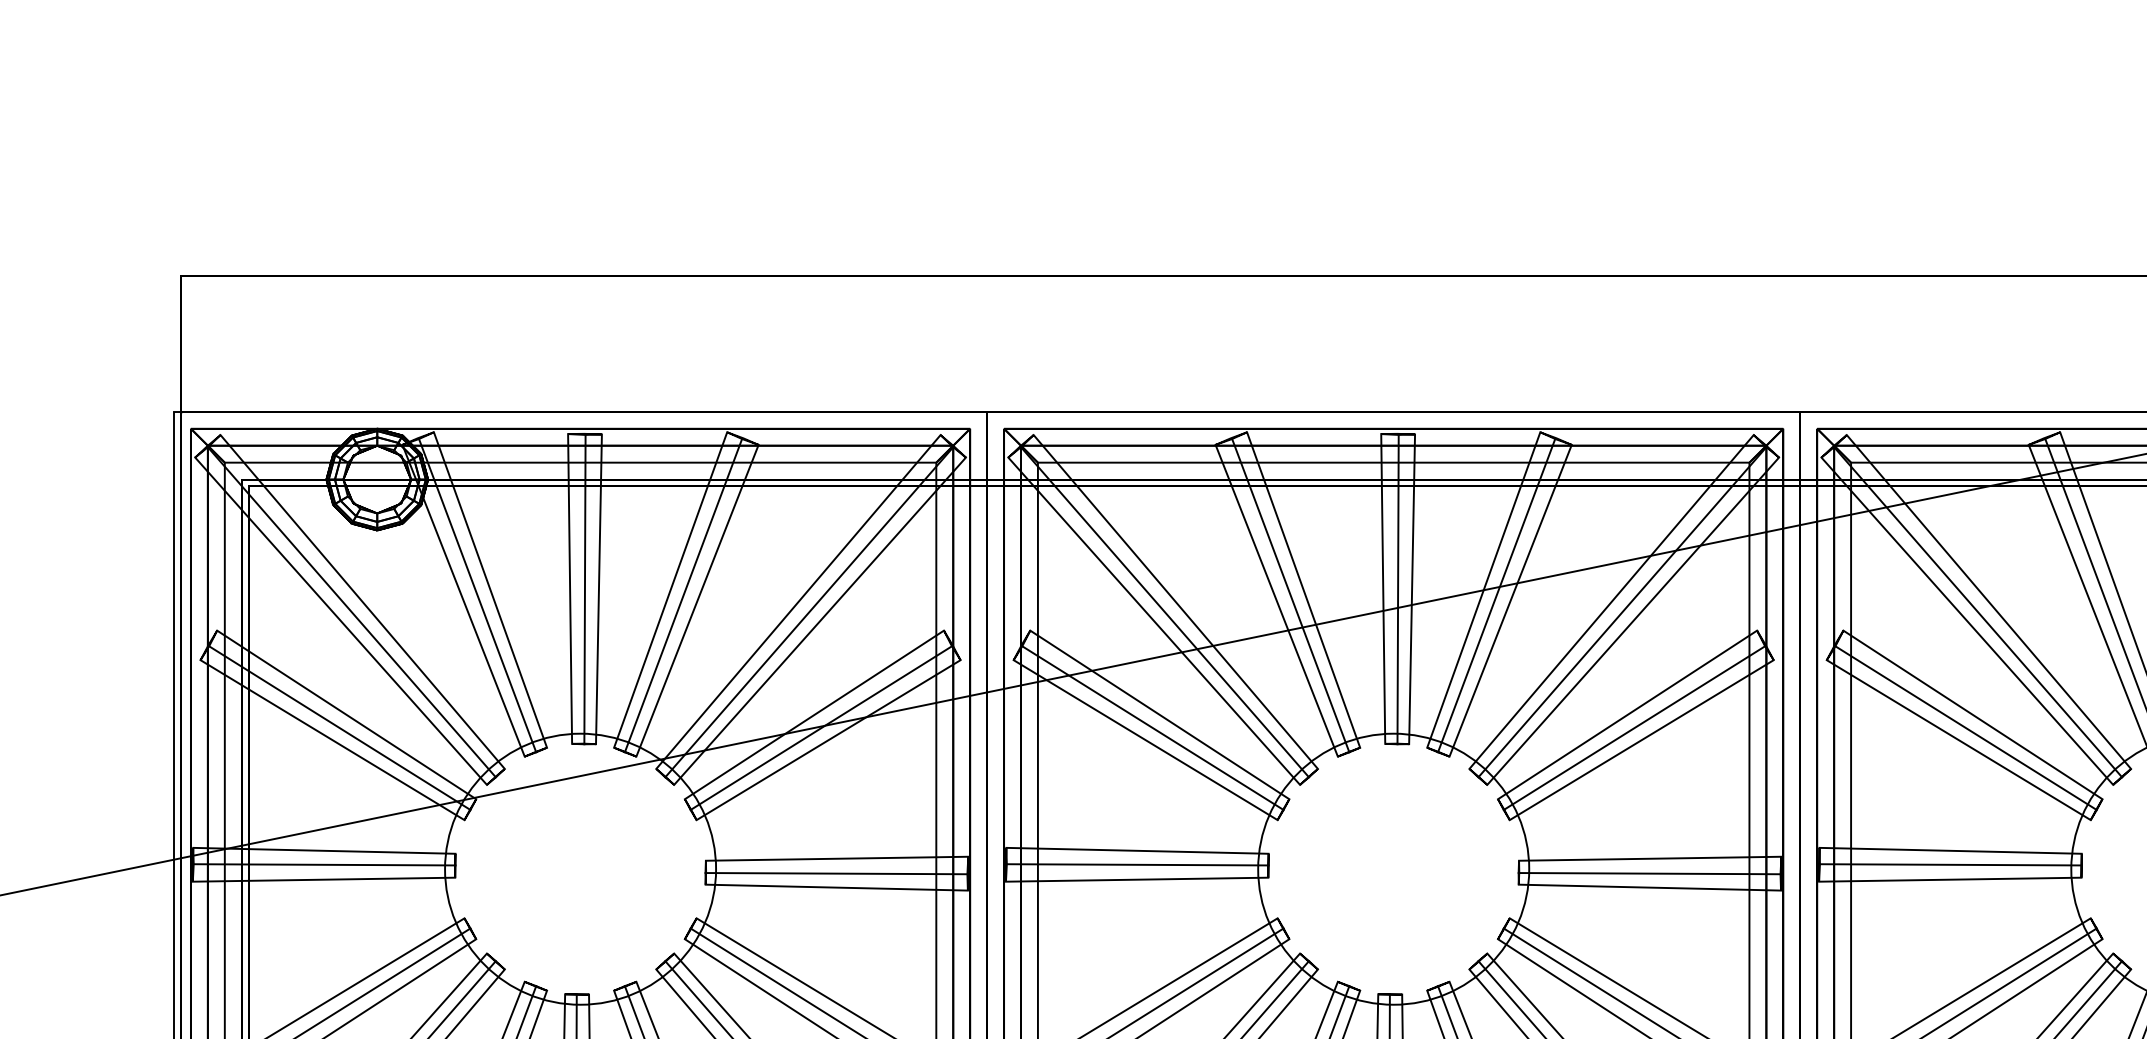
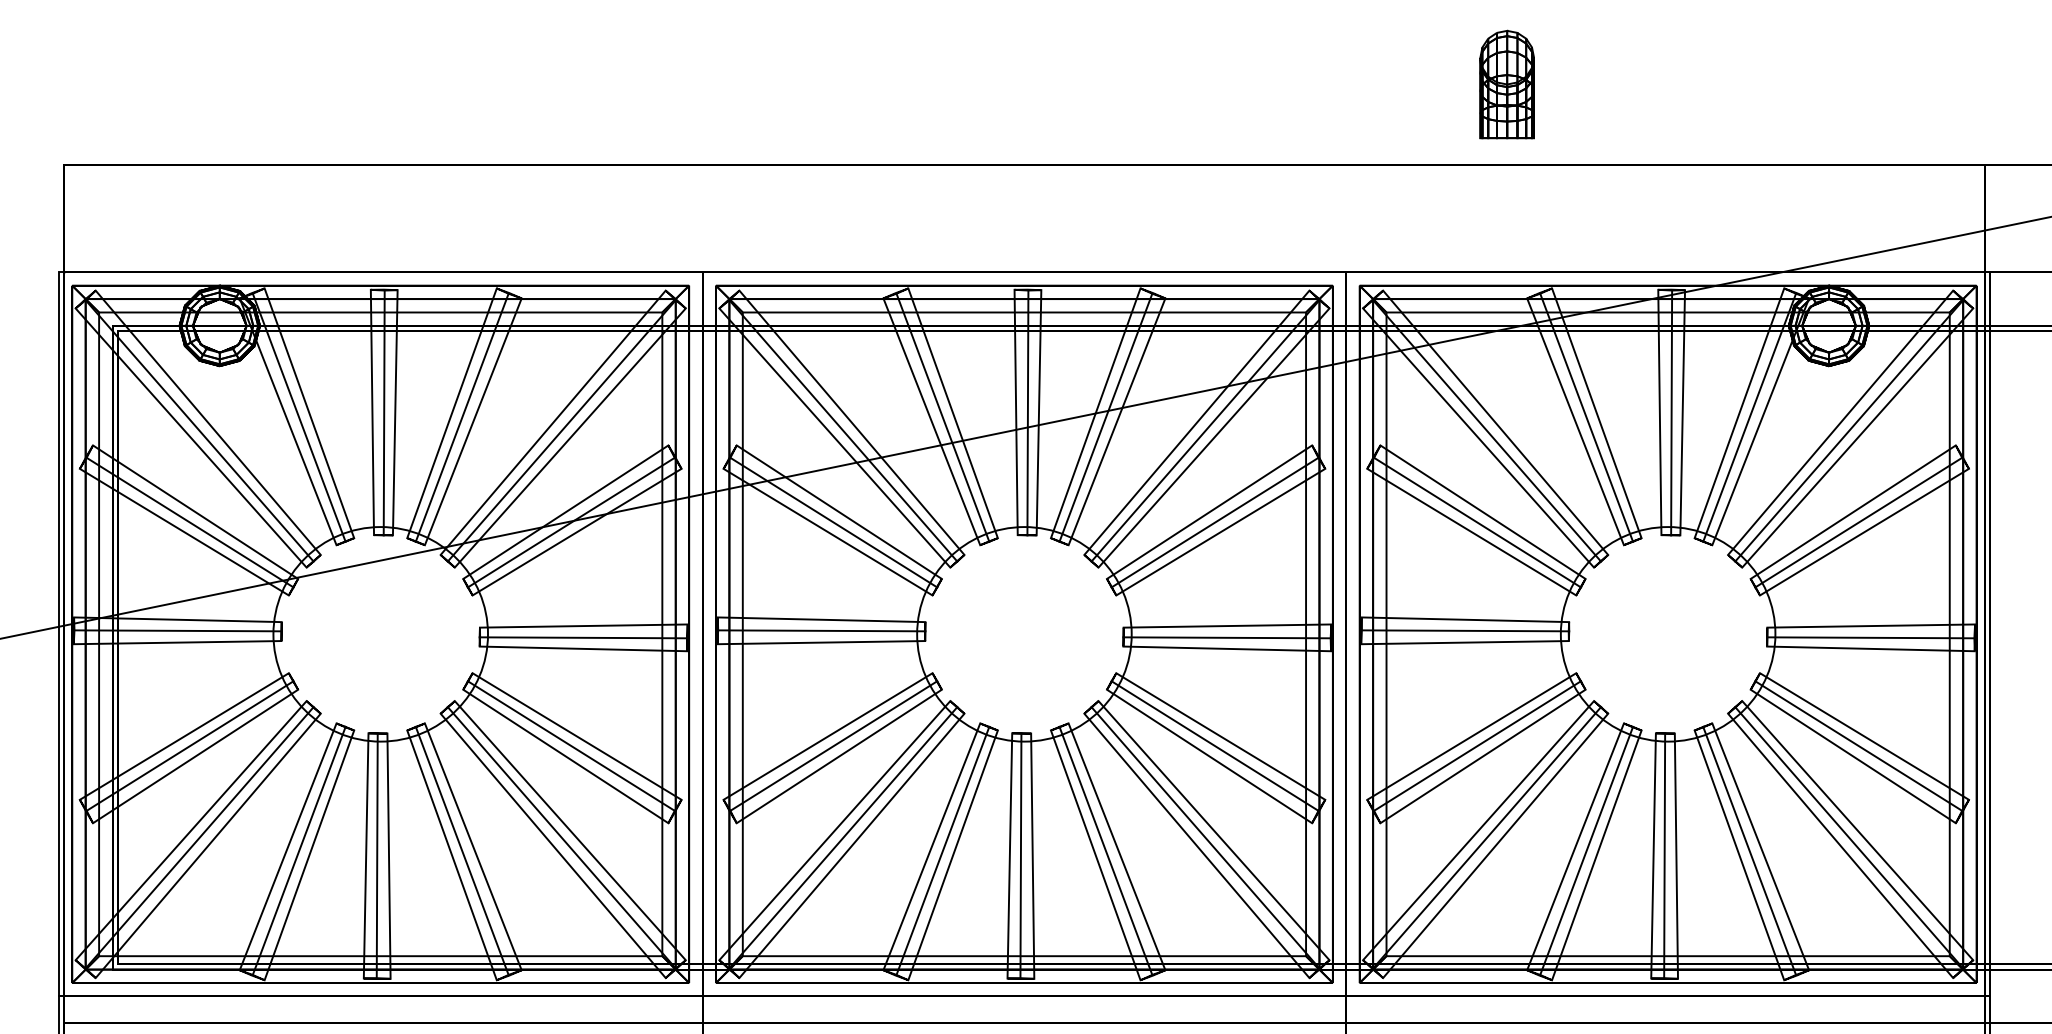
part: (2002, 174) -> (1506, 84), added

